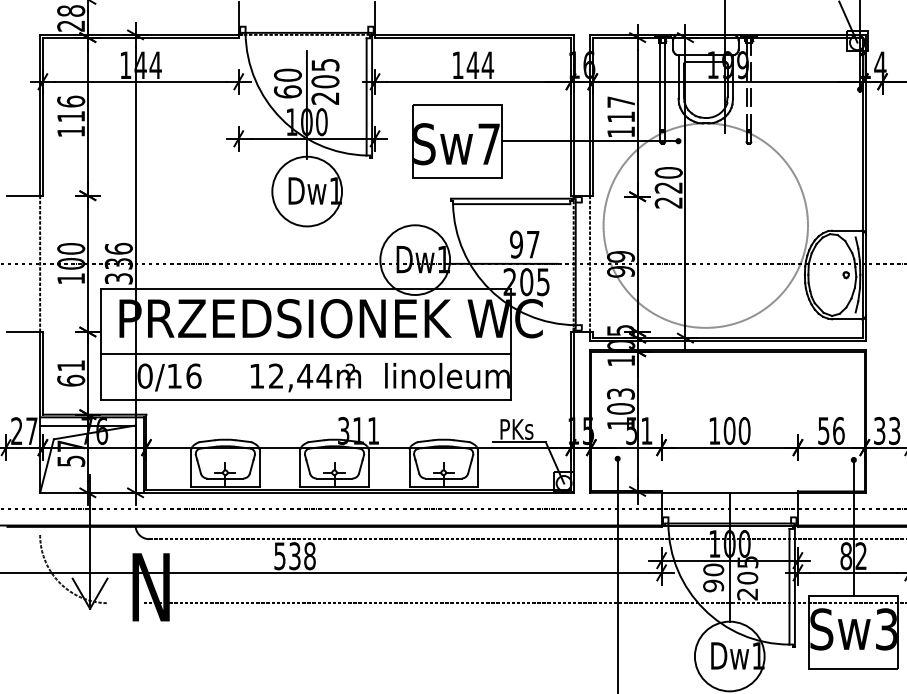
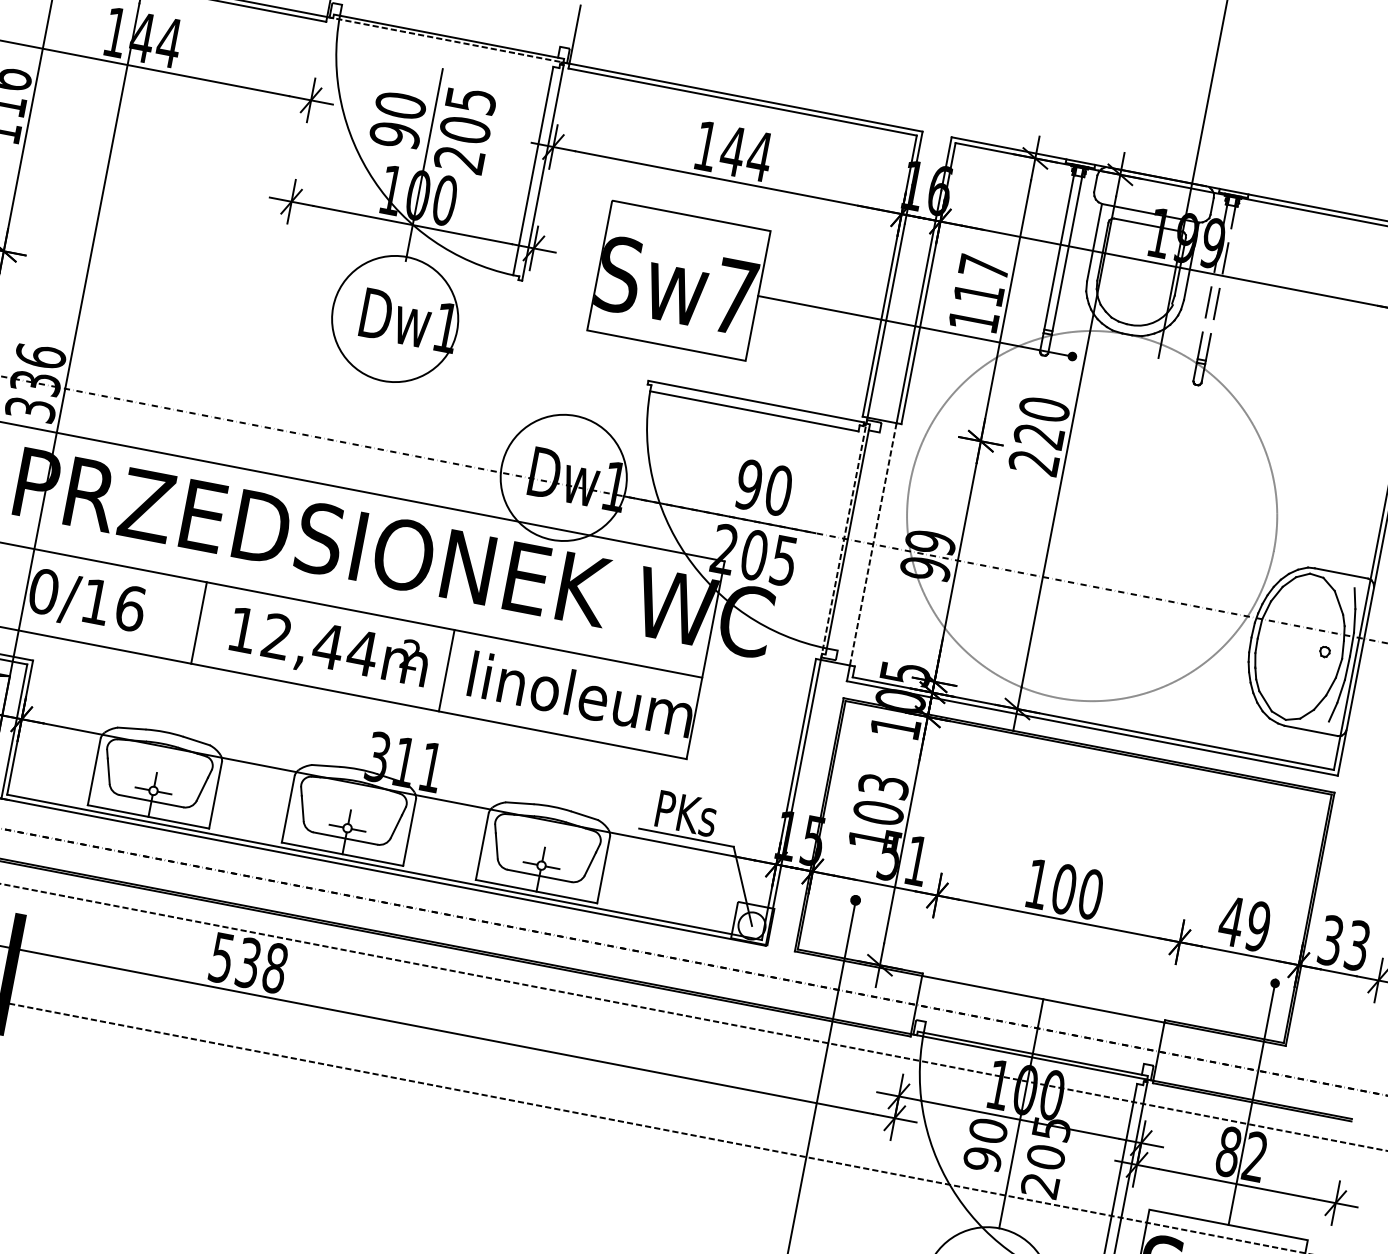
text: (287, 91) -> (394, 134), 60 -> 90
text: (532, 244) -> (777, 490), 97 -> 90
line: (232, 376) -> (199, 622), added
line: (371, 376) -> (446, 669), added
text: (830, 431) -> (1243, 924), 56 -> 49

